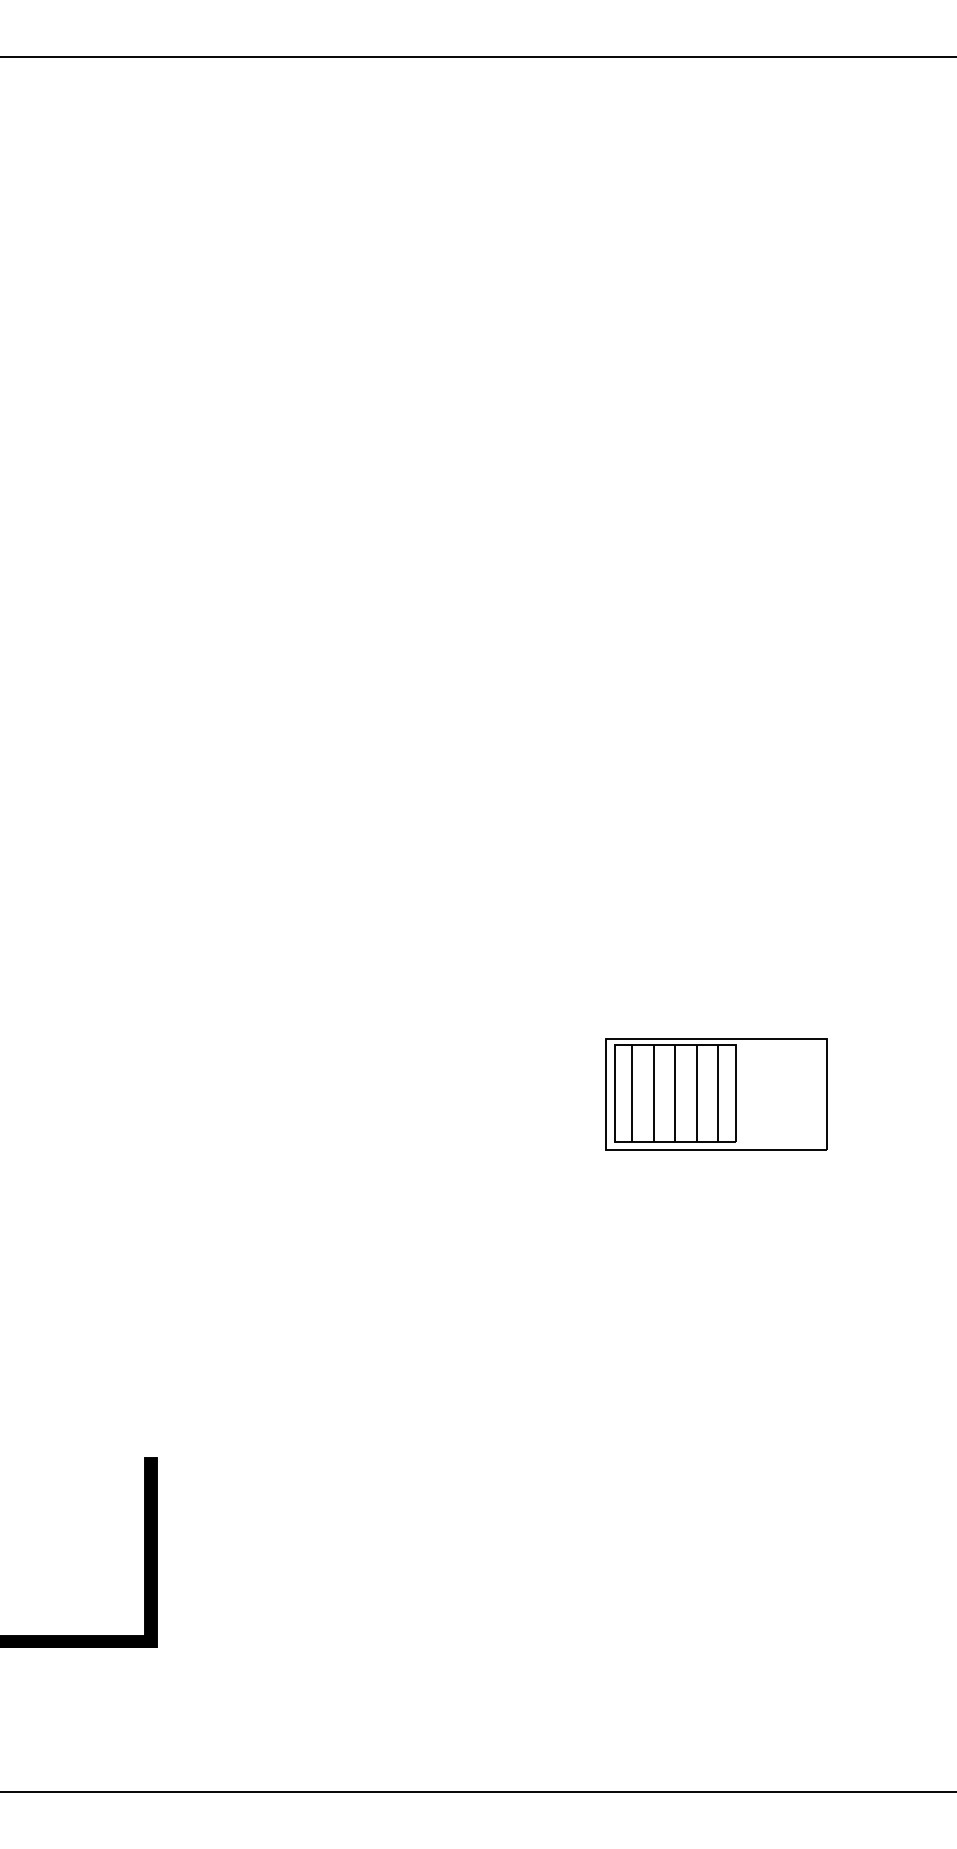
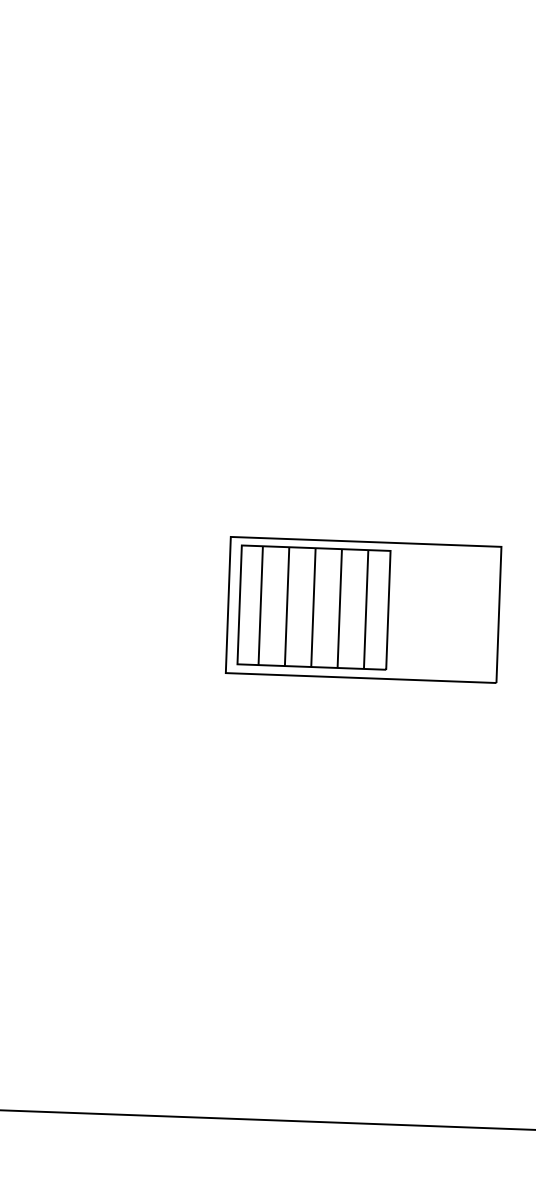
part: (715, 1094) -> (363, 610), size x1.67

